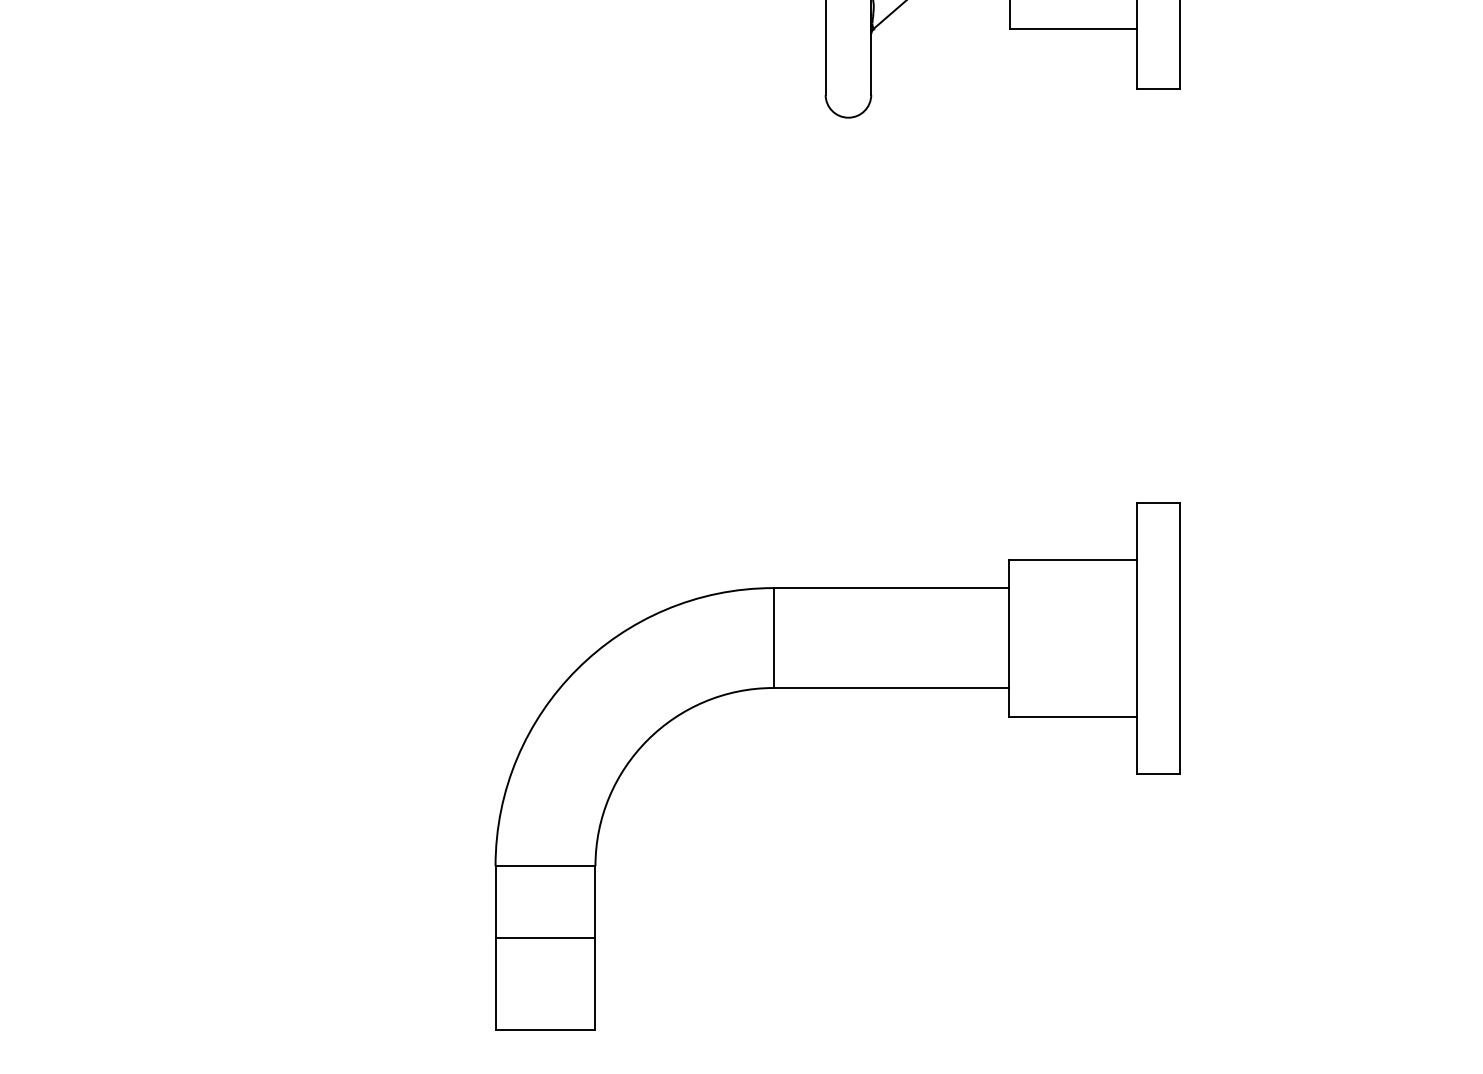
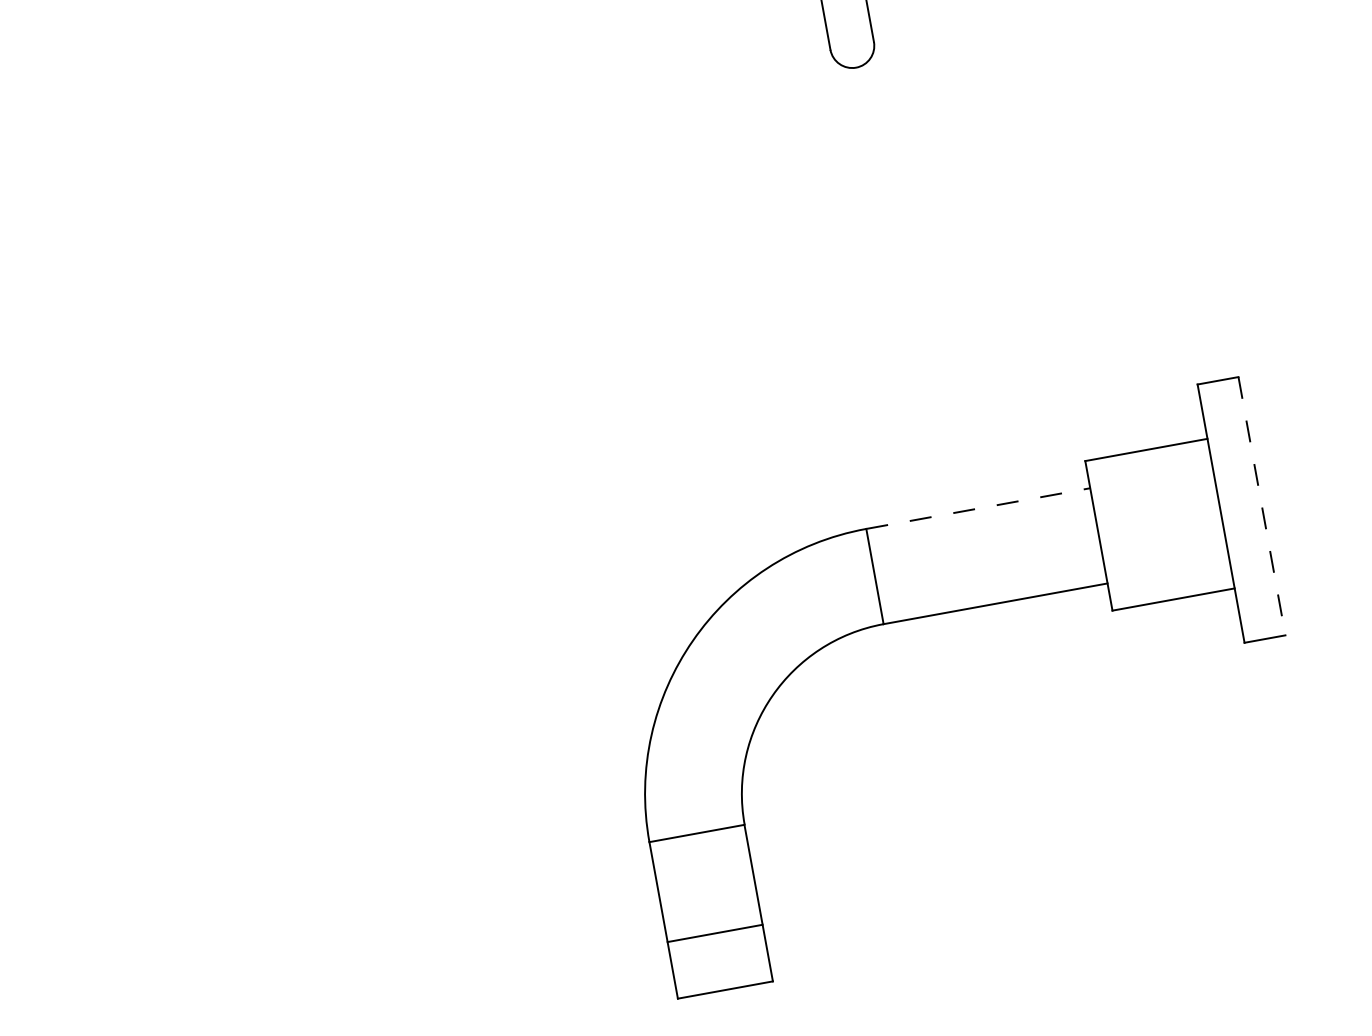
line: (891, 588) -> (978, 508), solid -> dashed
line: (1179, 638) -> (1261, 506), solid -> dashed
line: (545, 938) -> (715, 933), moved

